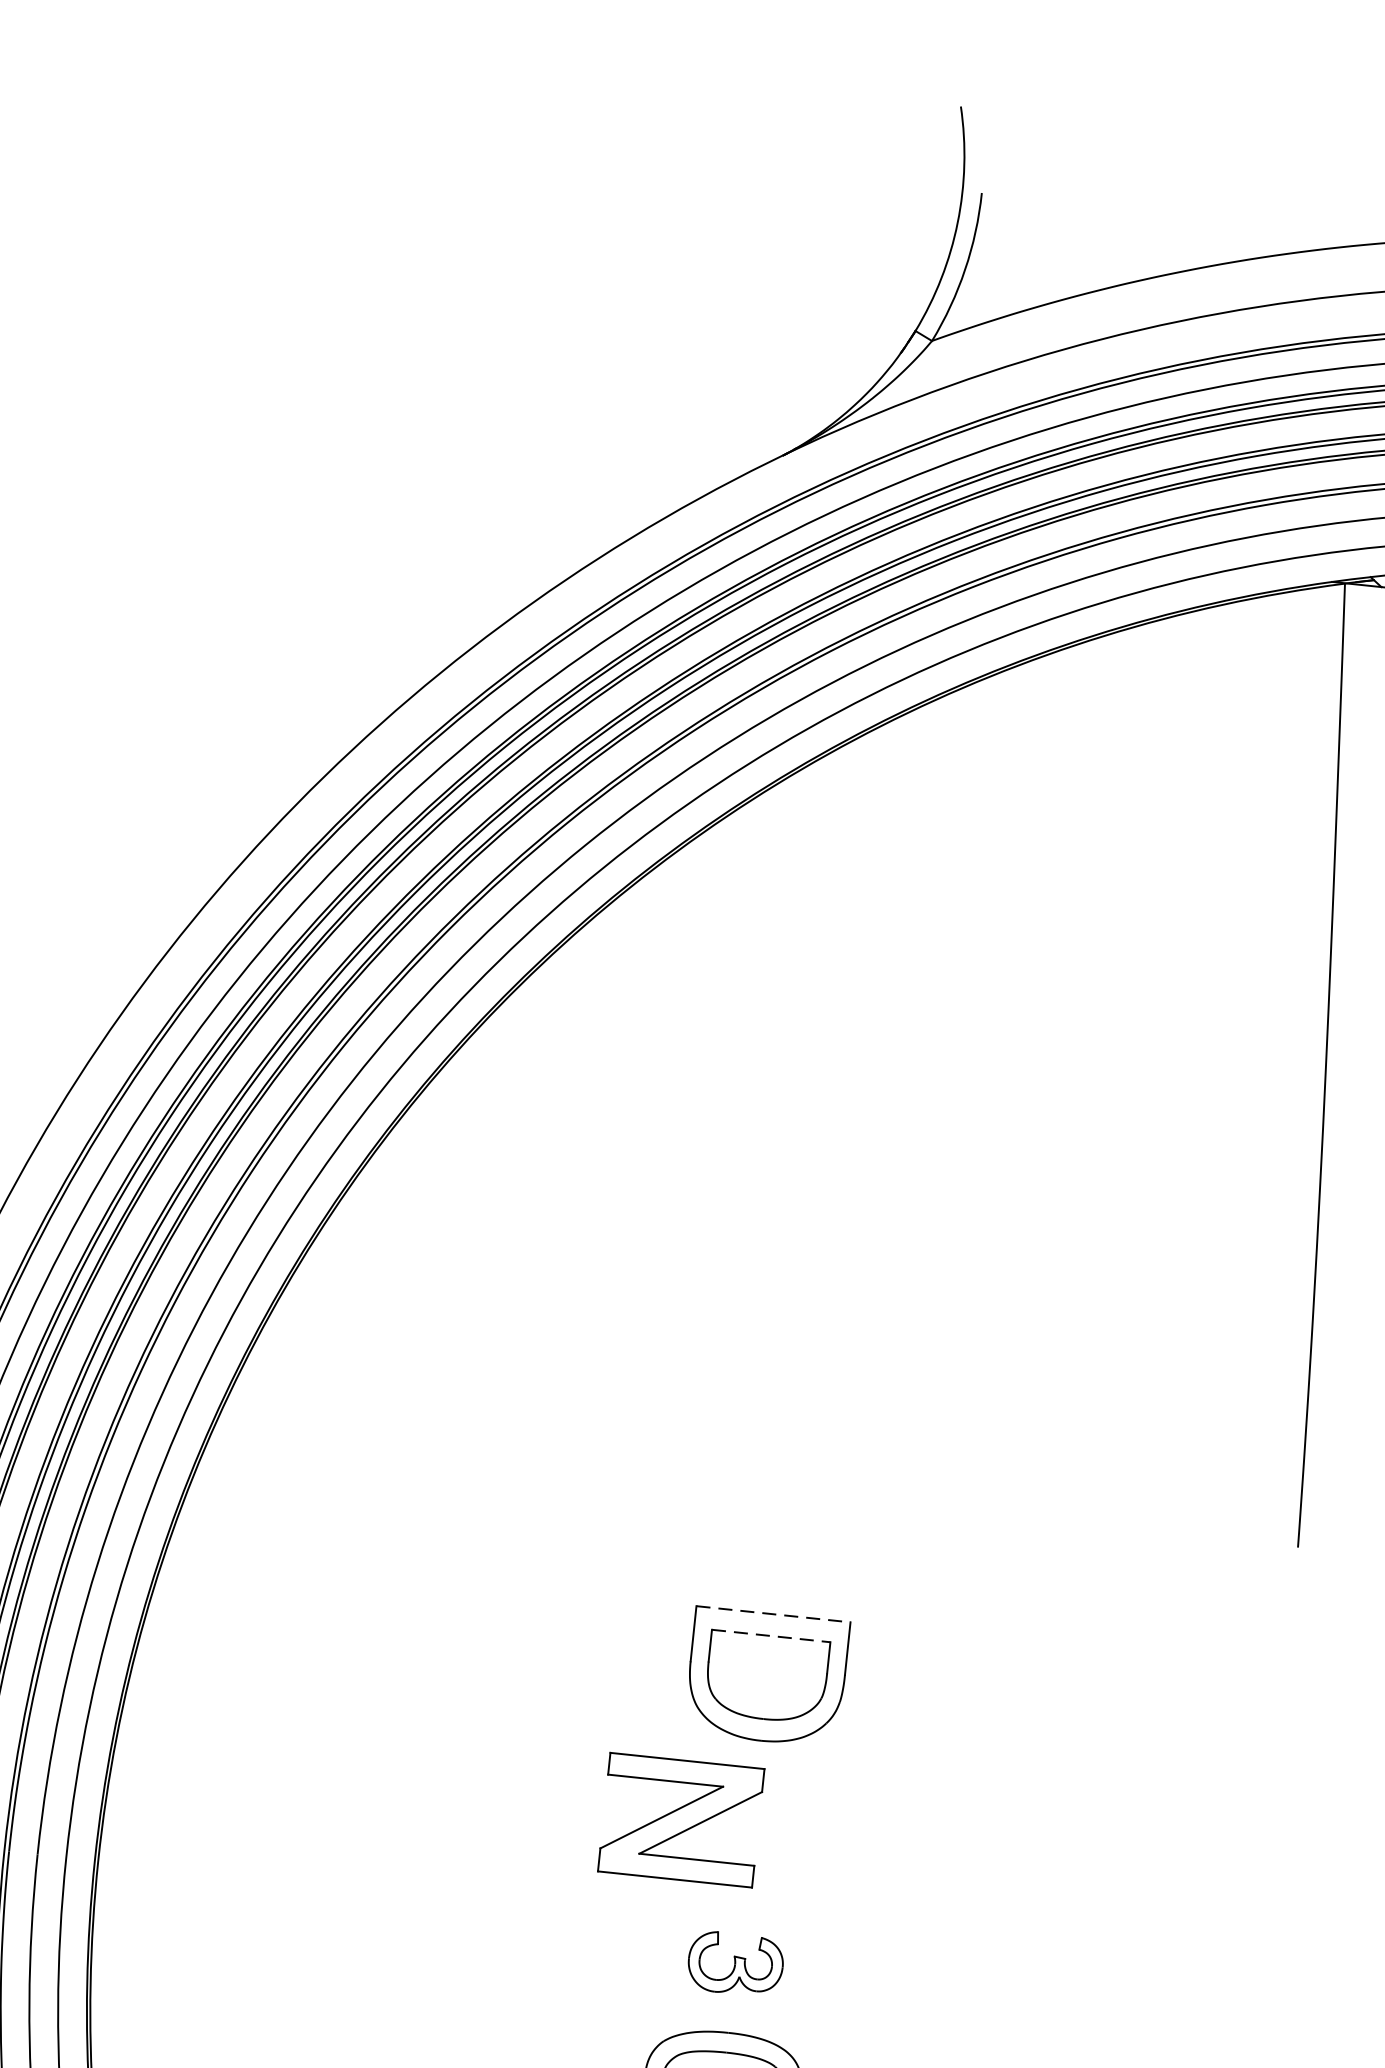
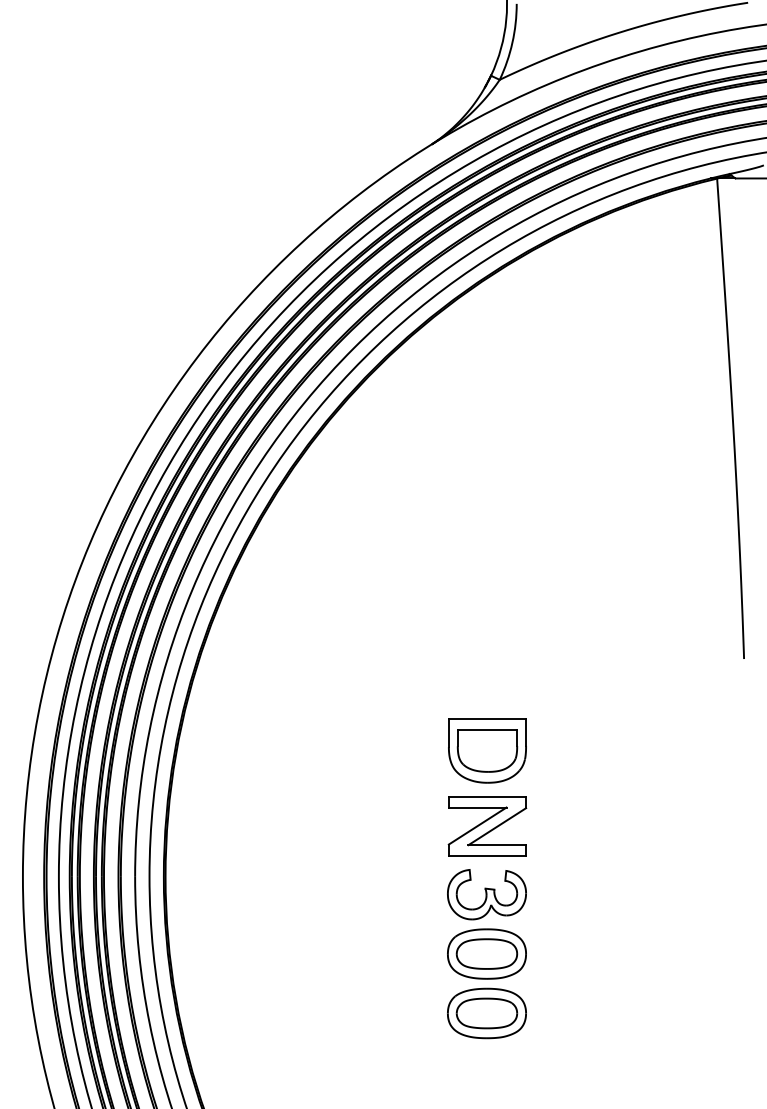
line: (773, 1614) -> (487, 719), dashed -> solid
line: (771, 1636) -> (487, 730), dashed -> solid
part: (681, 1820) -> (487, 826), moved
part: (734, 1963) -> (486, 894), size x1.67

